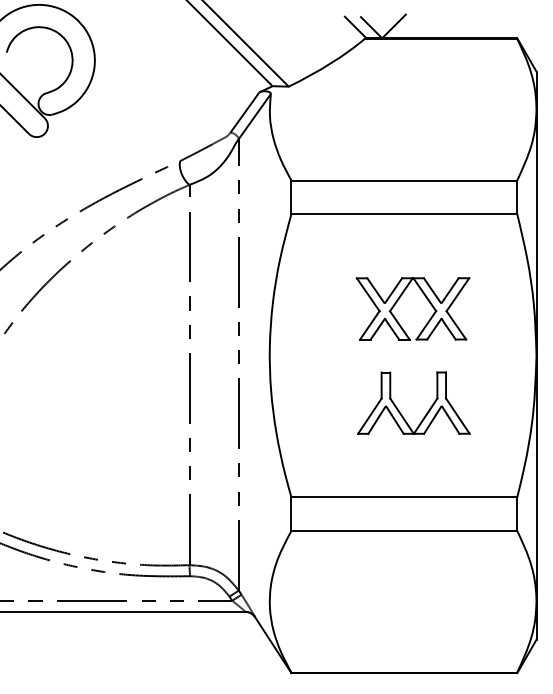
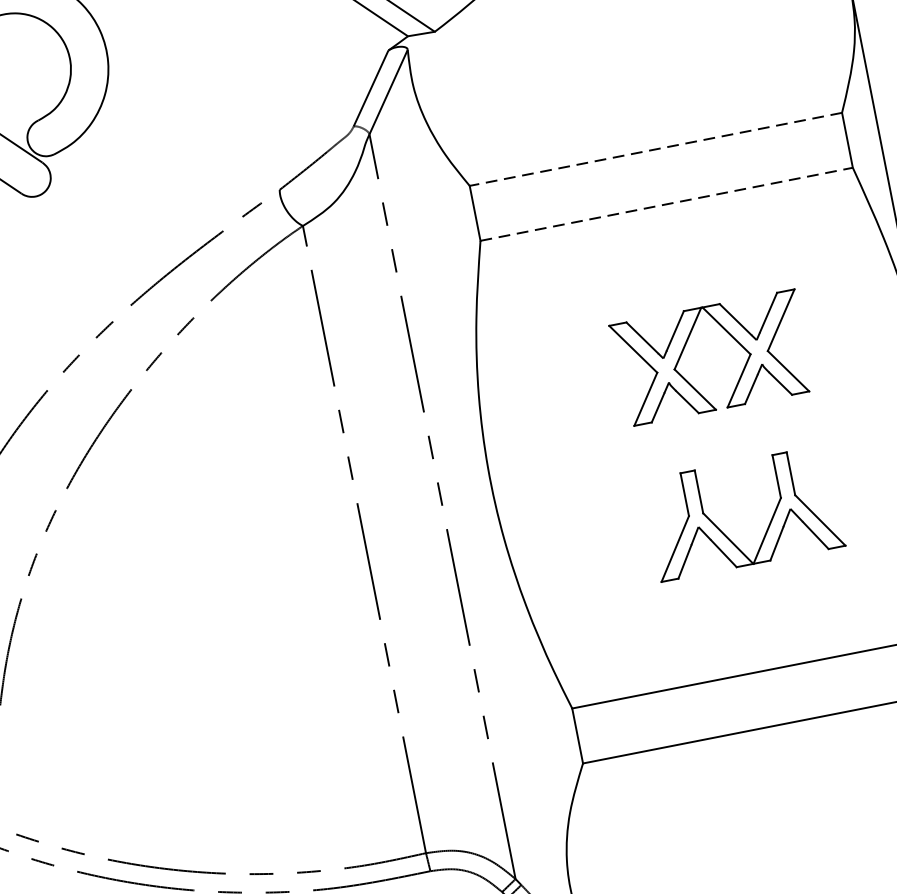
line: (404, 180) -> (656, 149), solid -> dashed
line: (404, 213) -> (666, 203), solid -> dashed

